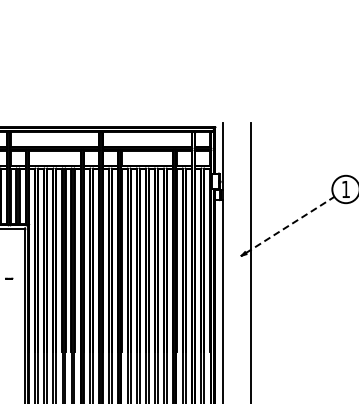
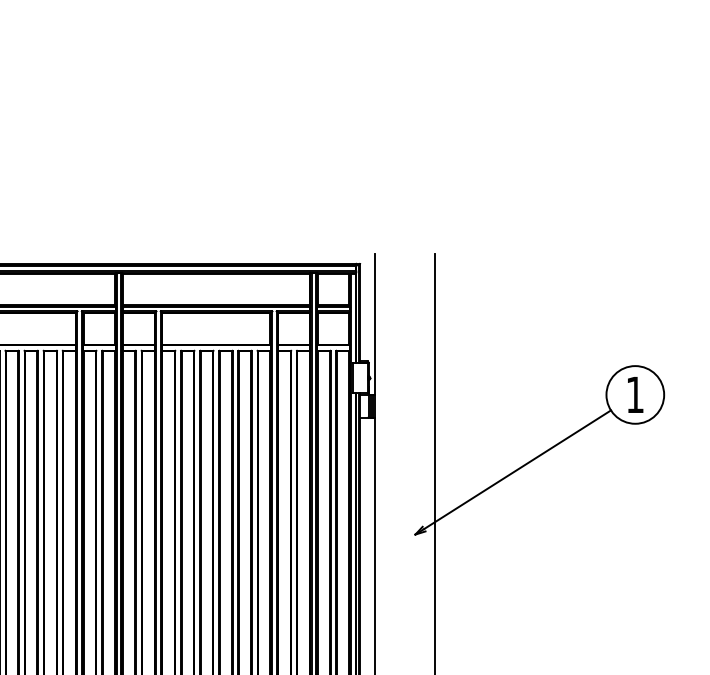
line: (290, 225) -> (518, 470), dashed -> solid

